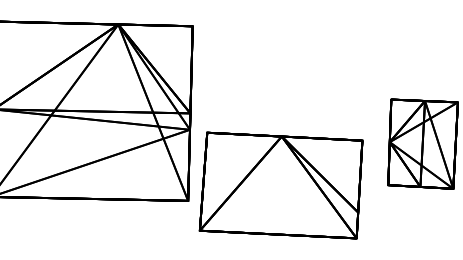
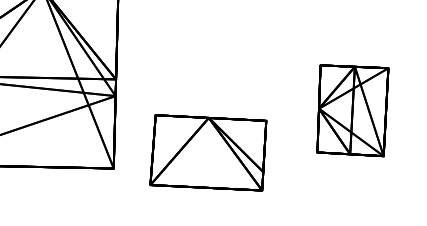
part: (280, 185) -> (207, 152), size x0.7

